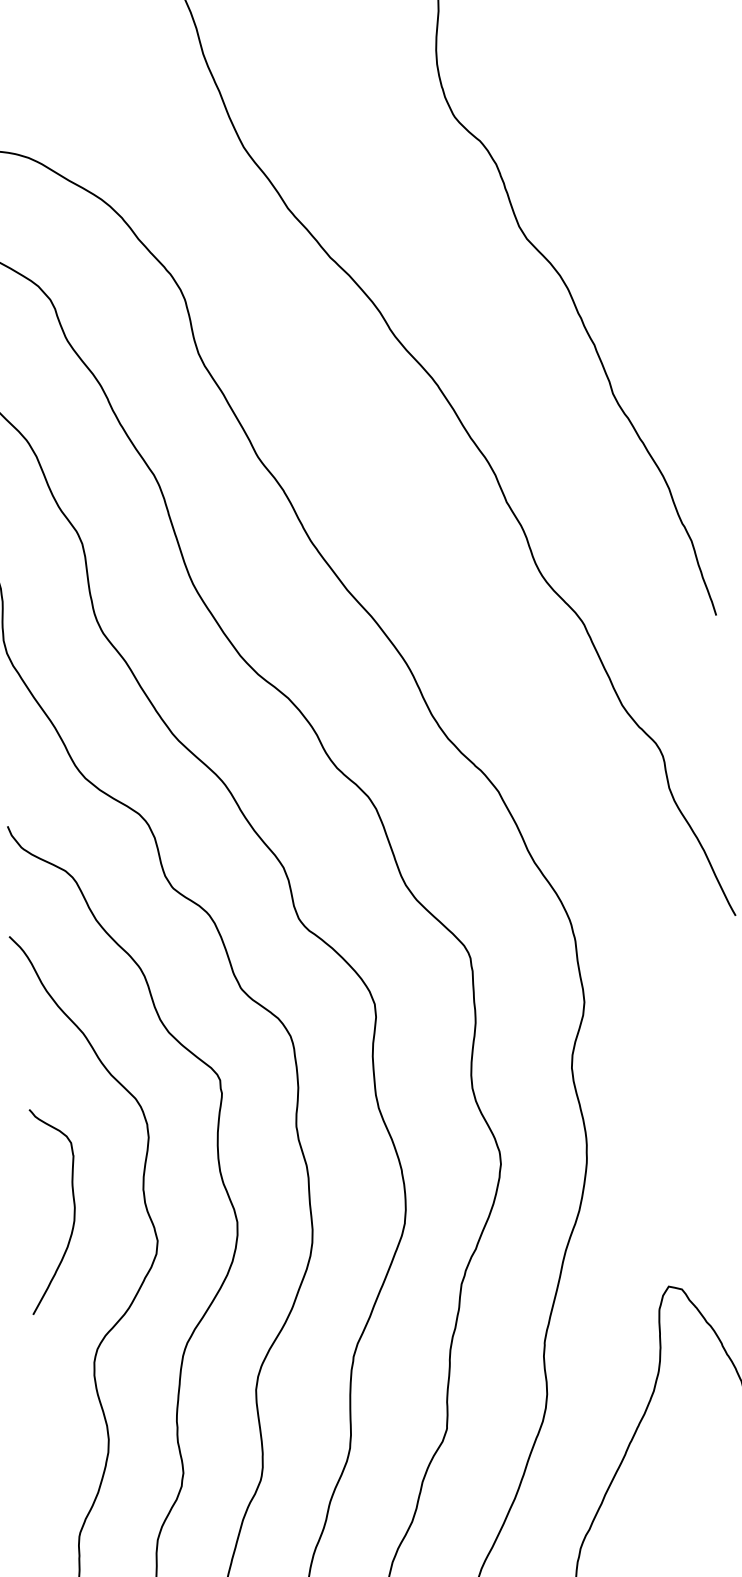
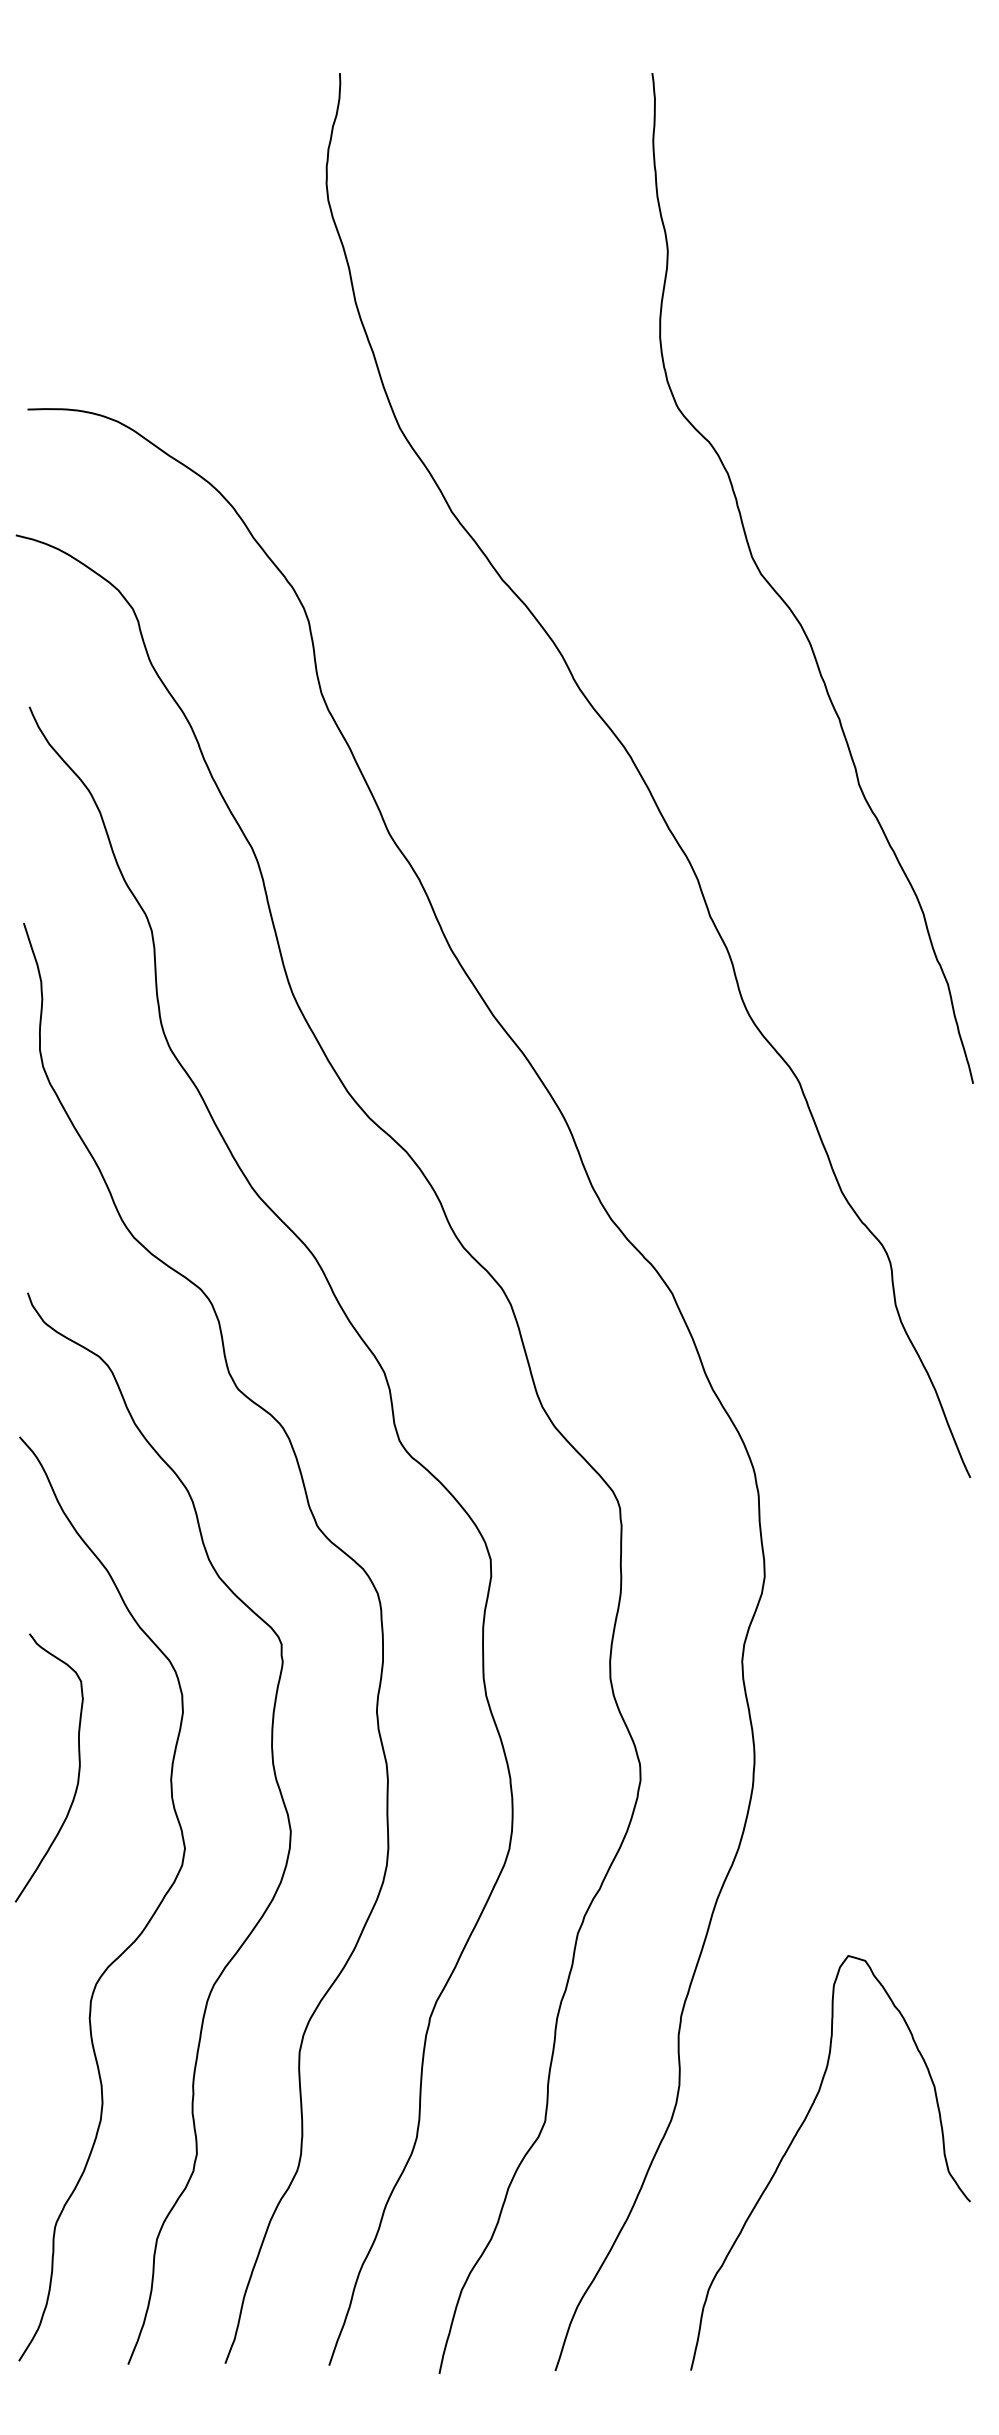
curve: (73, 1208) -> (78, 1767), moved

